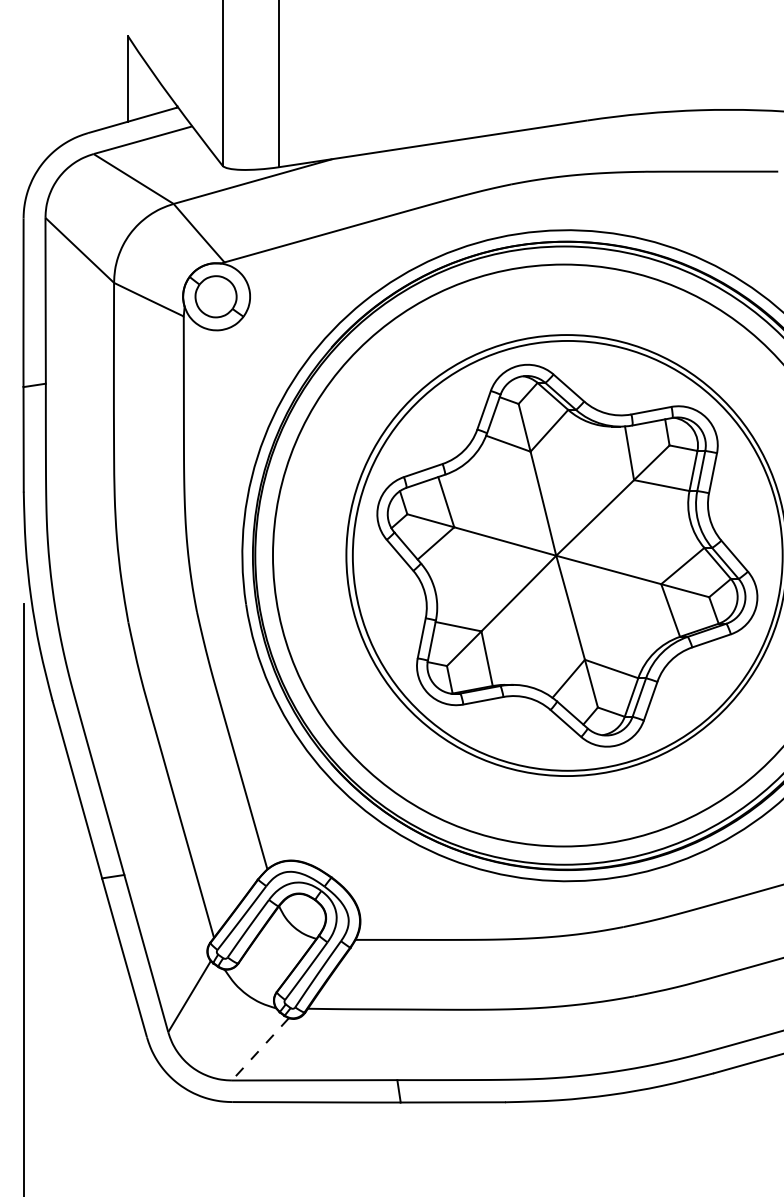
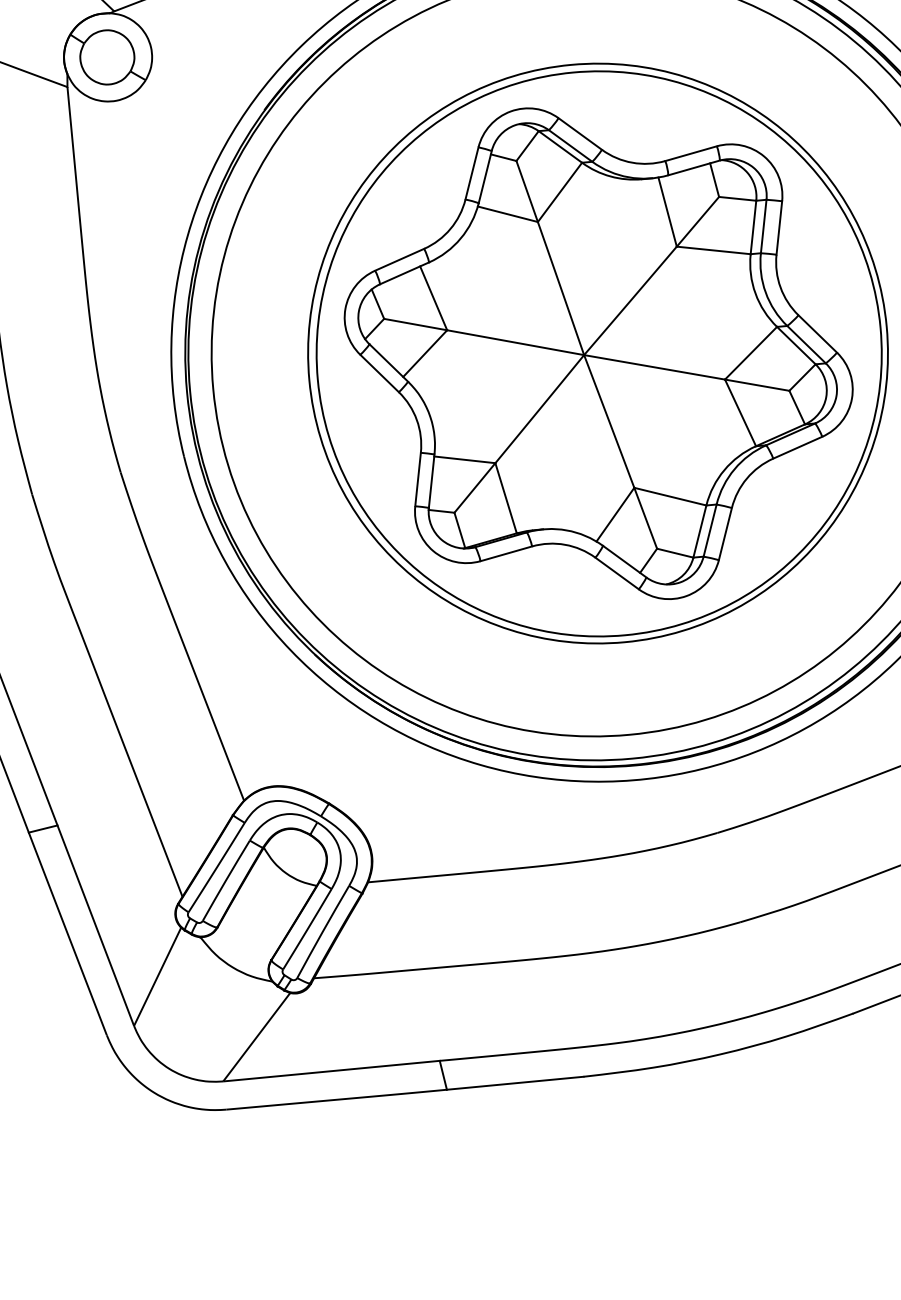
line: (260, 1049) -> (256, 1037), dashed -> solid

